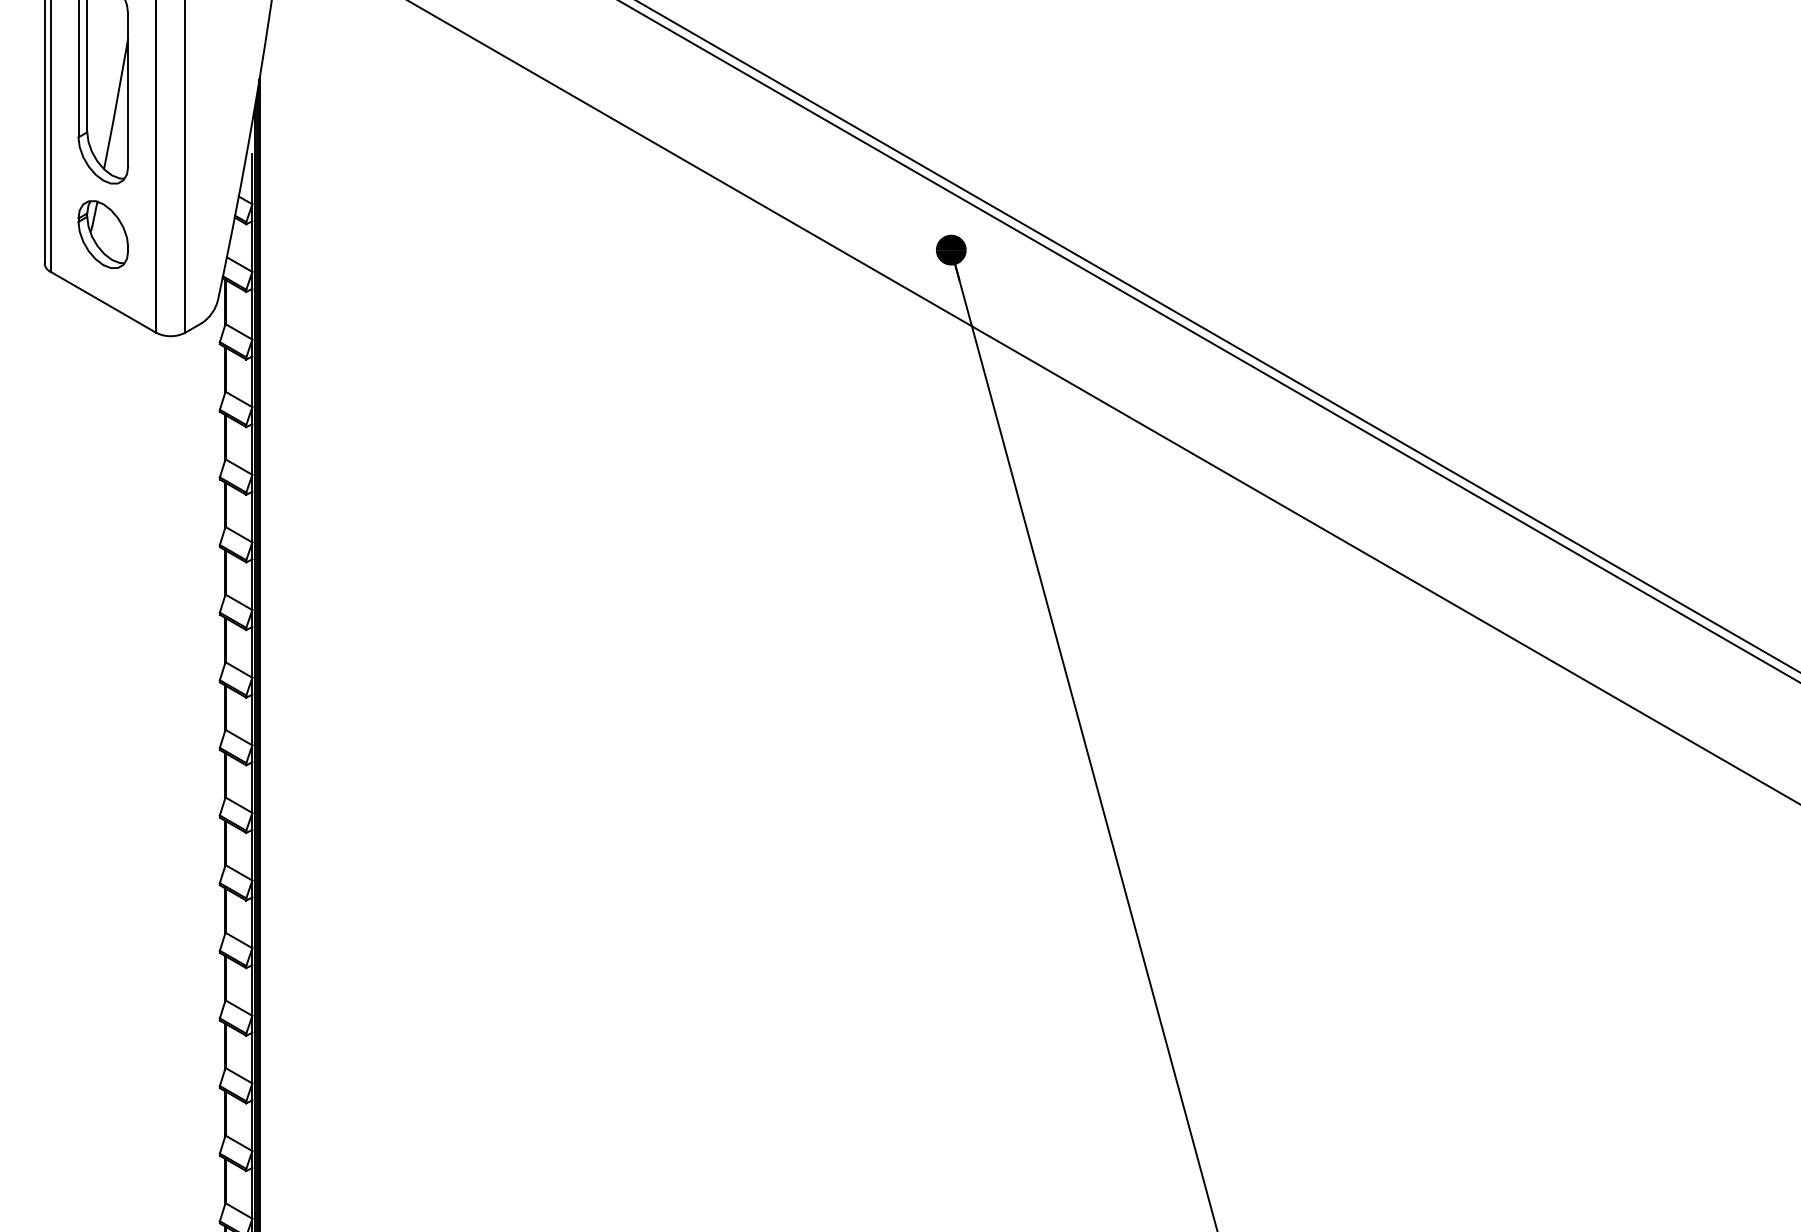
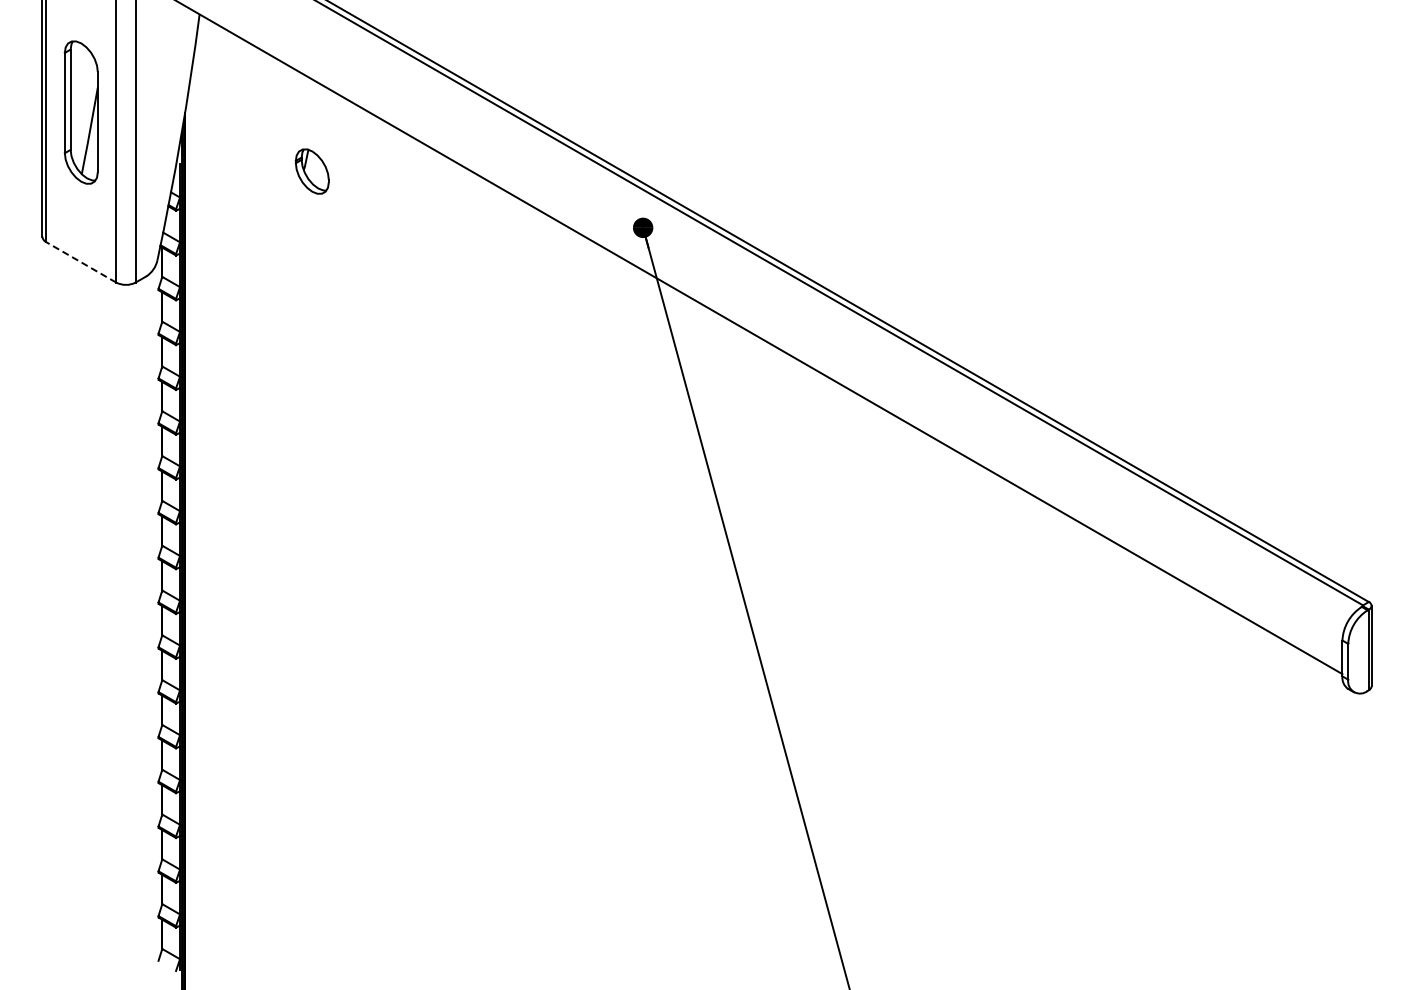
part: (102, 234) -> (311, 171), moved
line: (102, 302) -> (80, 262), solid -> dashed

